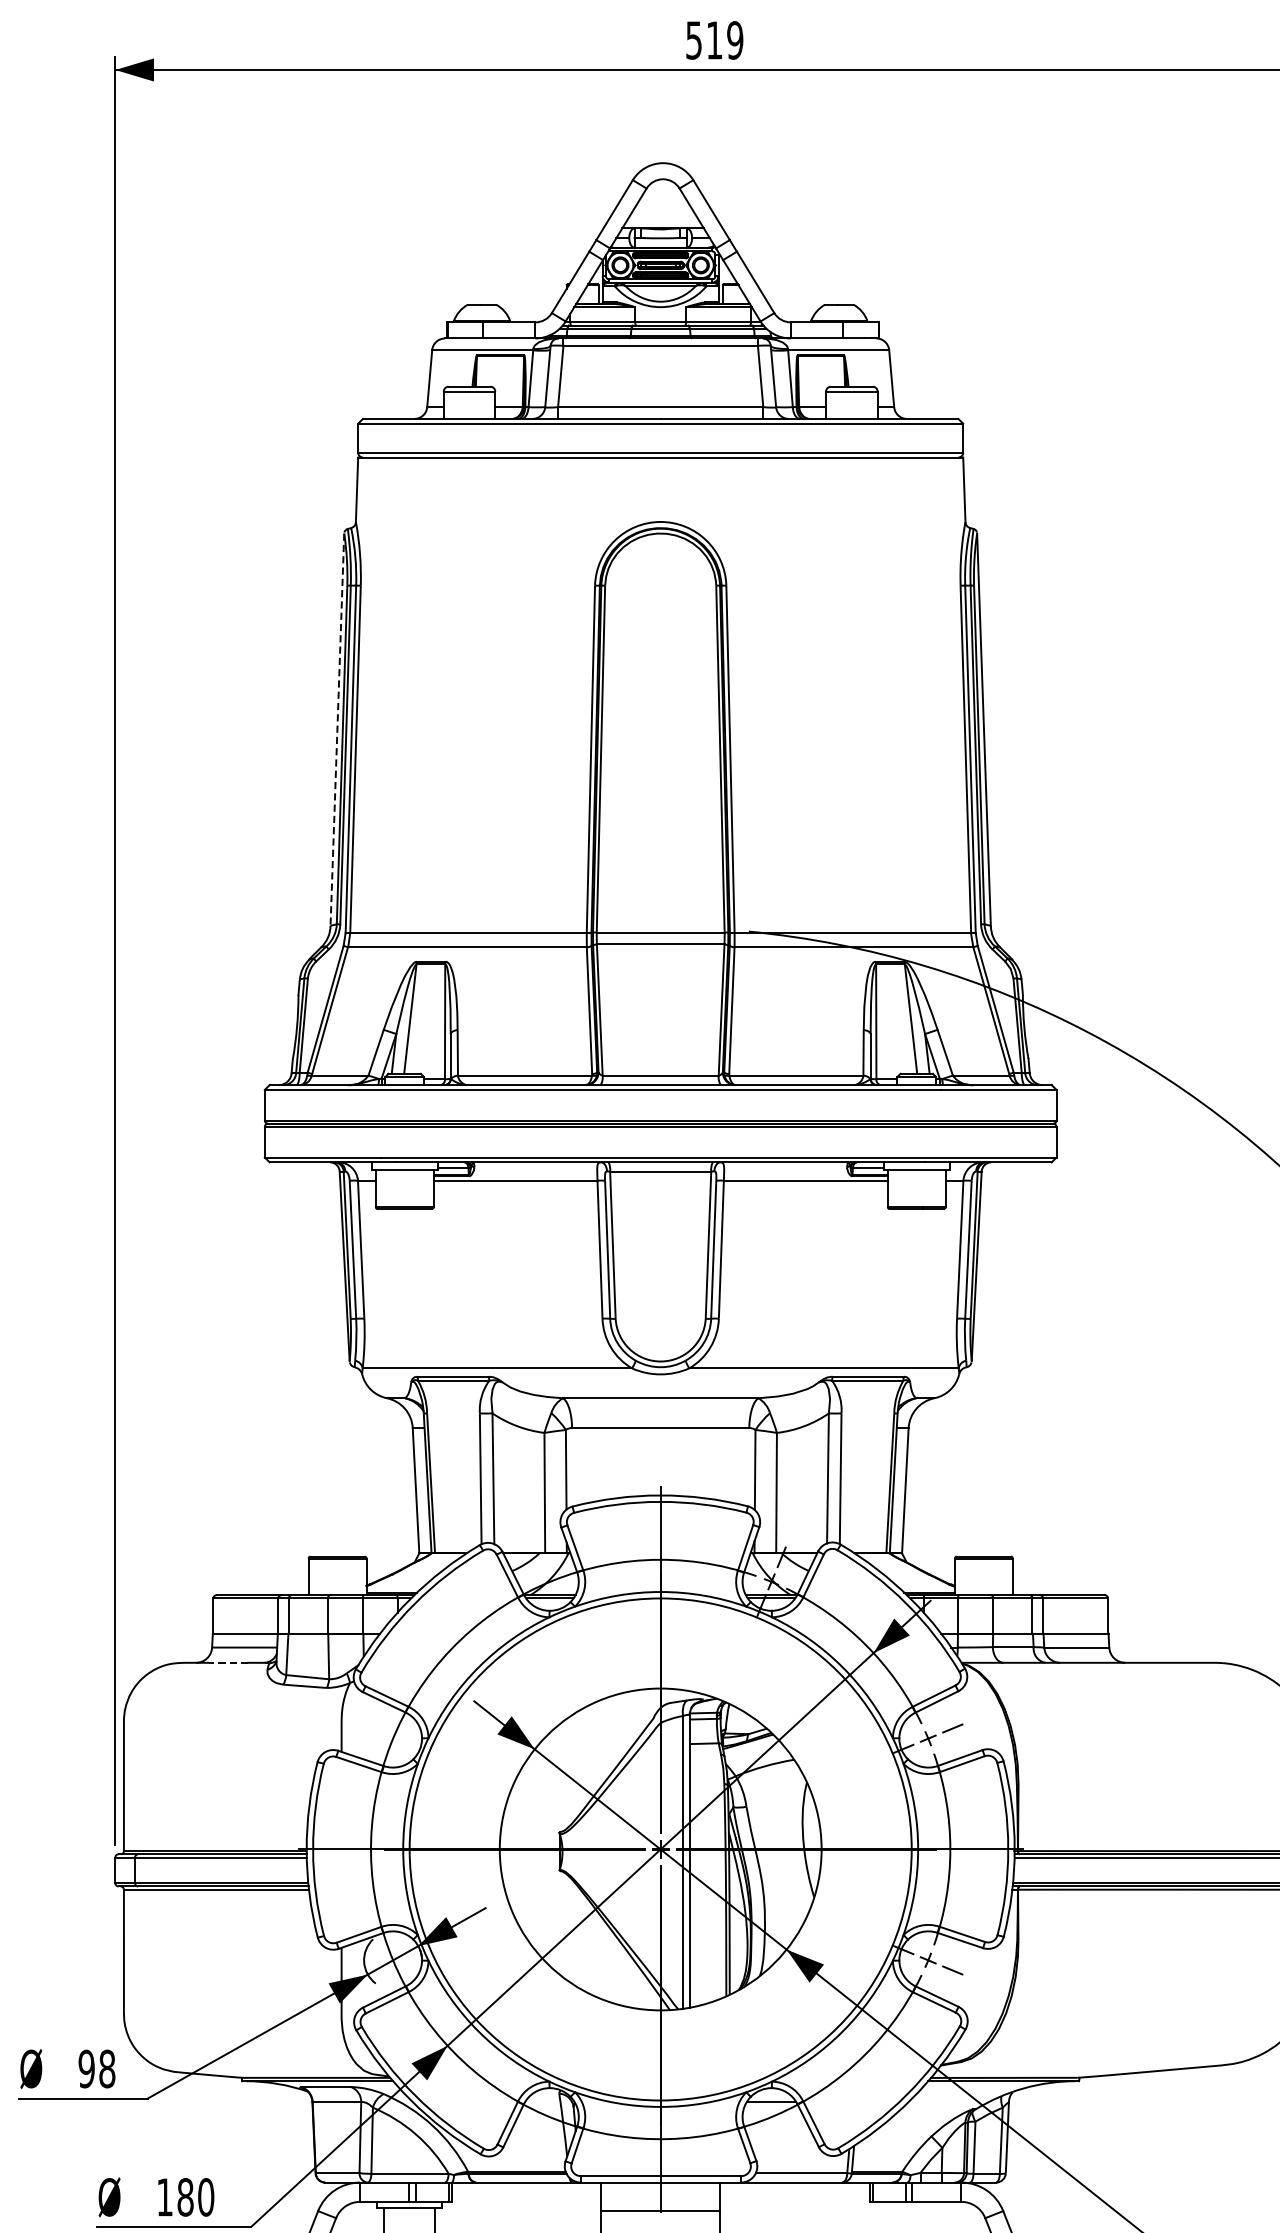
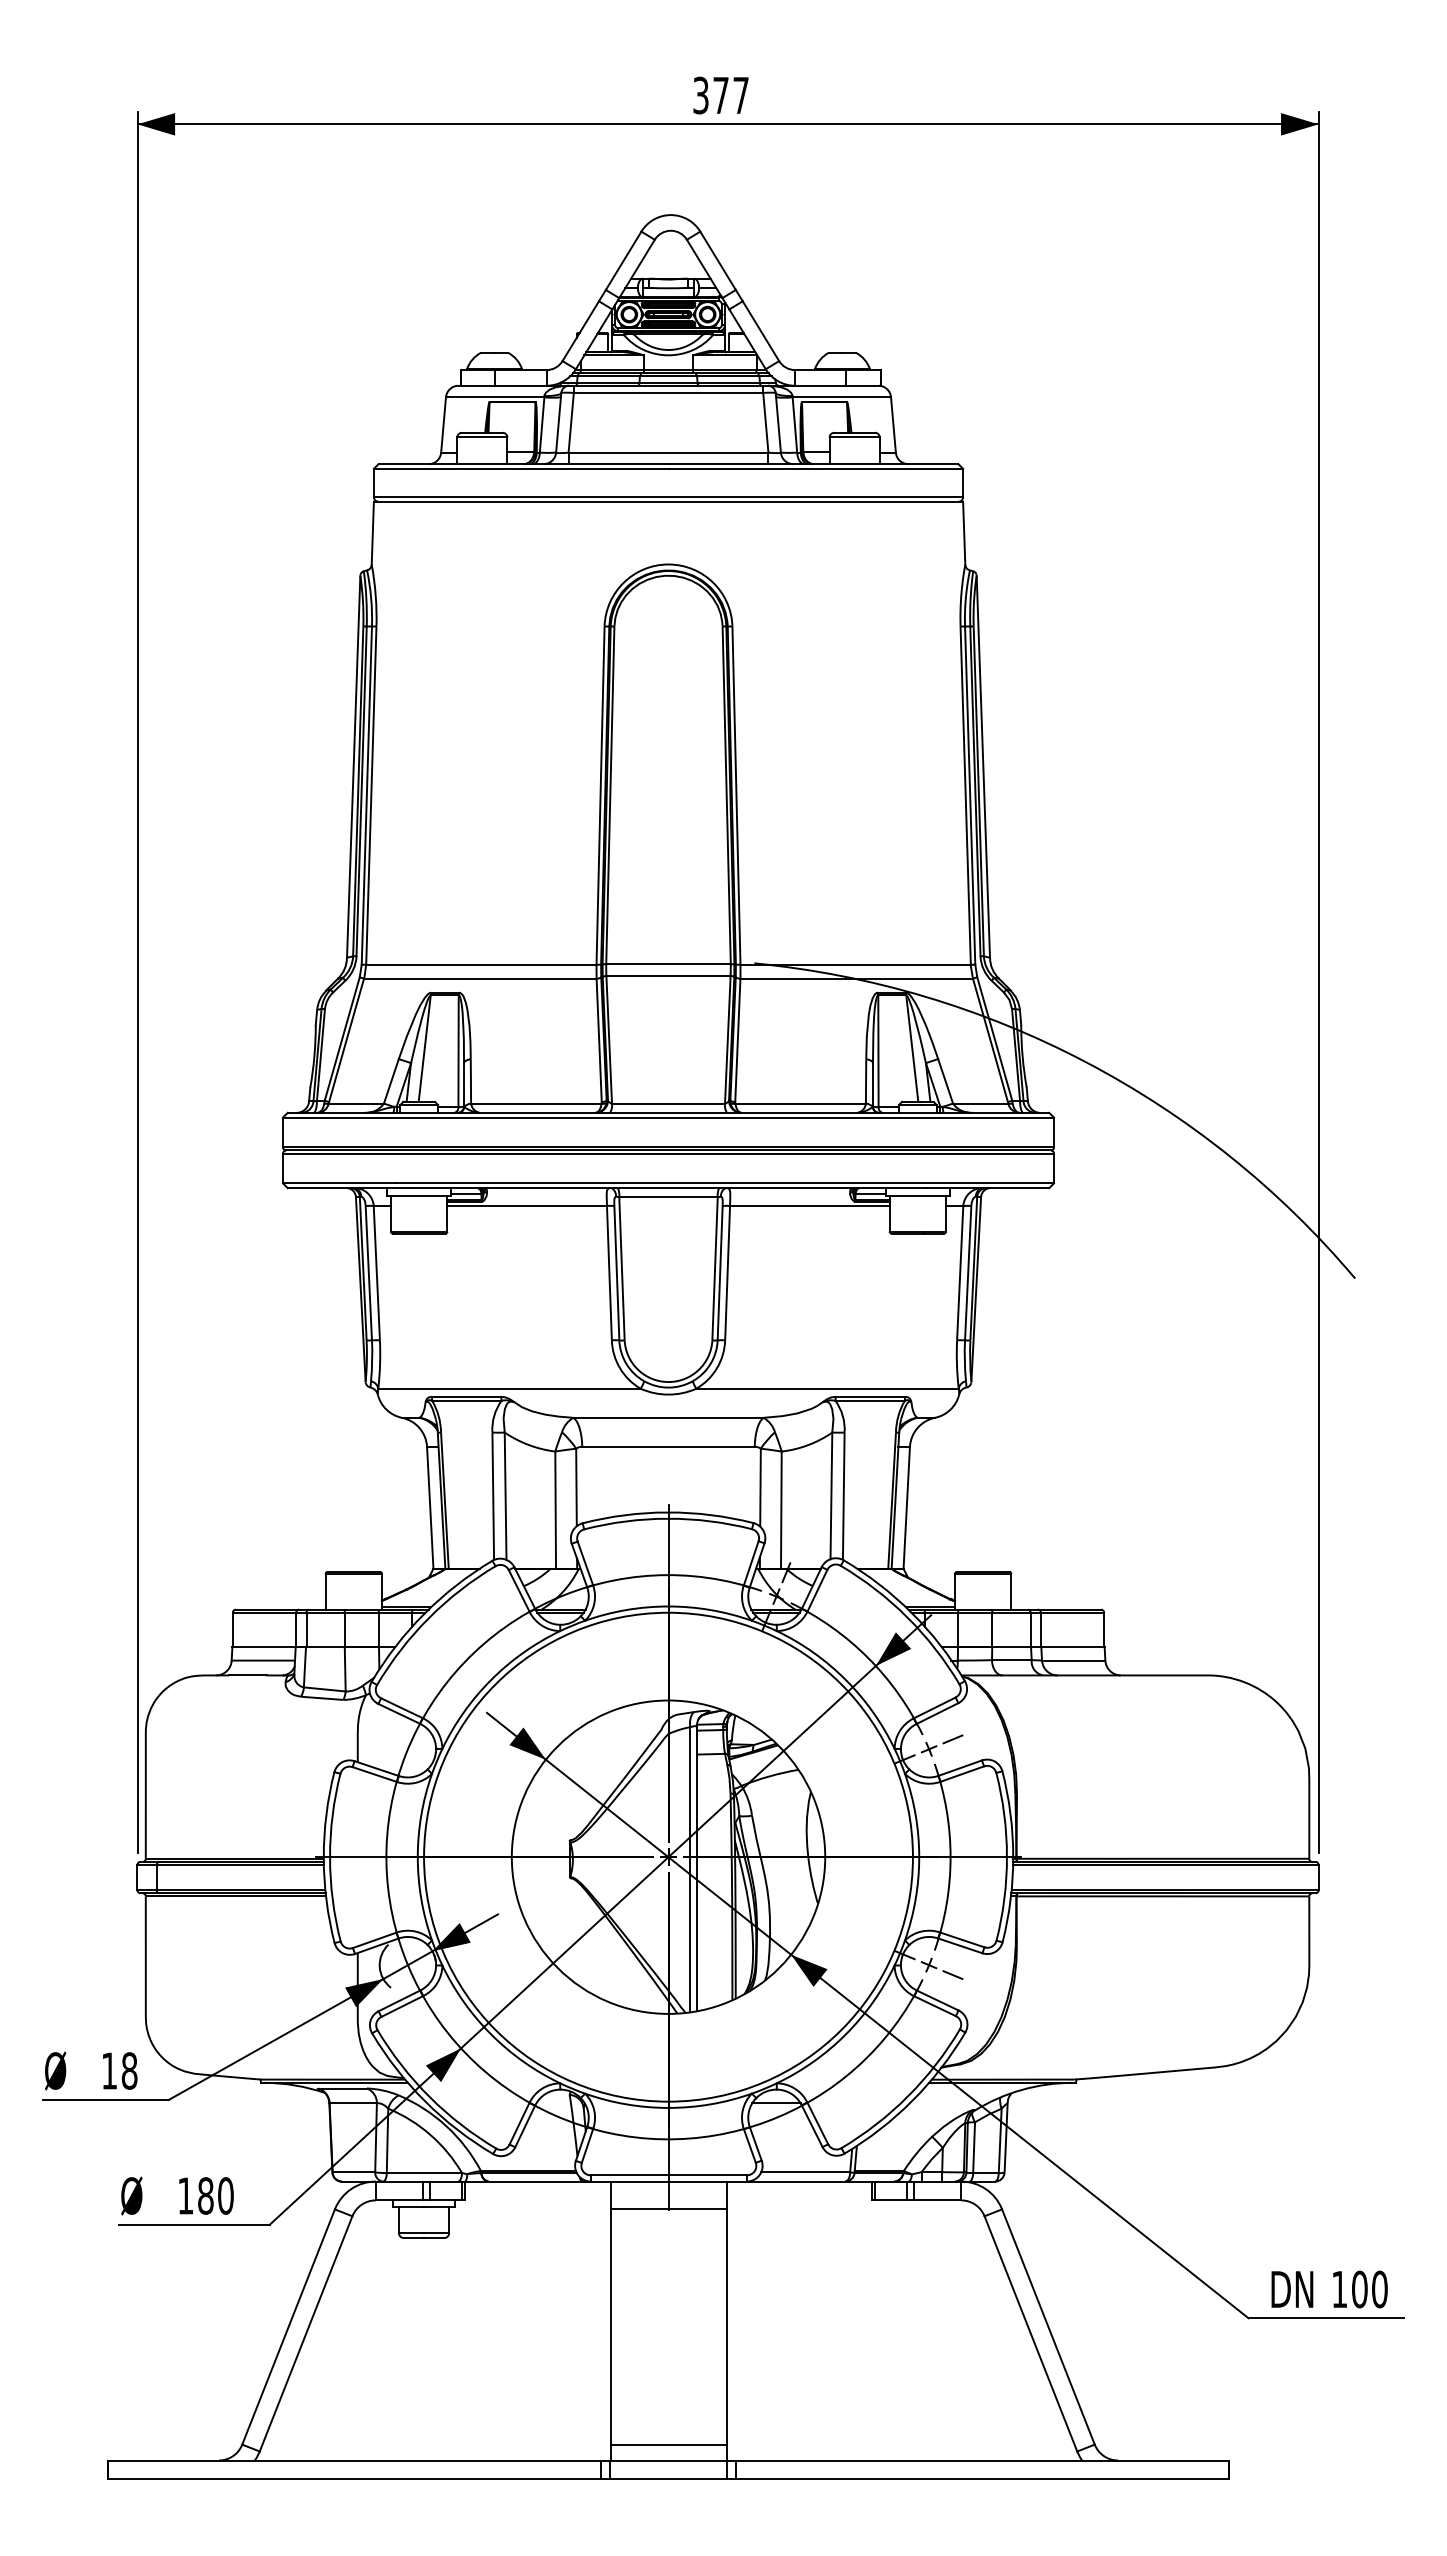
text: (715, 40) -> (721, 95), 519 -> 377
line: (337, 730) -> (353, 767), dashed -> solid
line: (228, 1662) -> (247, 1675), dashed -> solid
text: (86, 2068) -> (109, 2070), 98 -> 18

